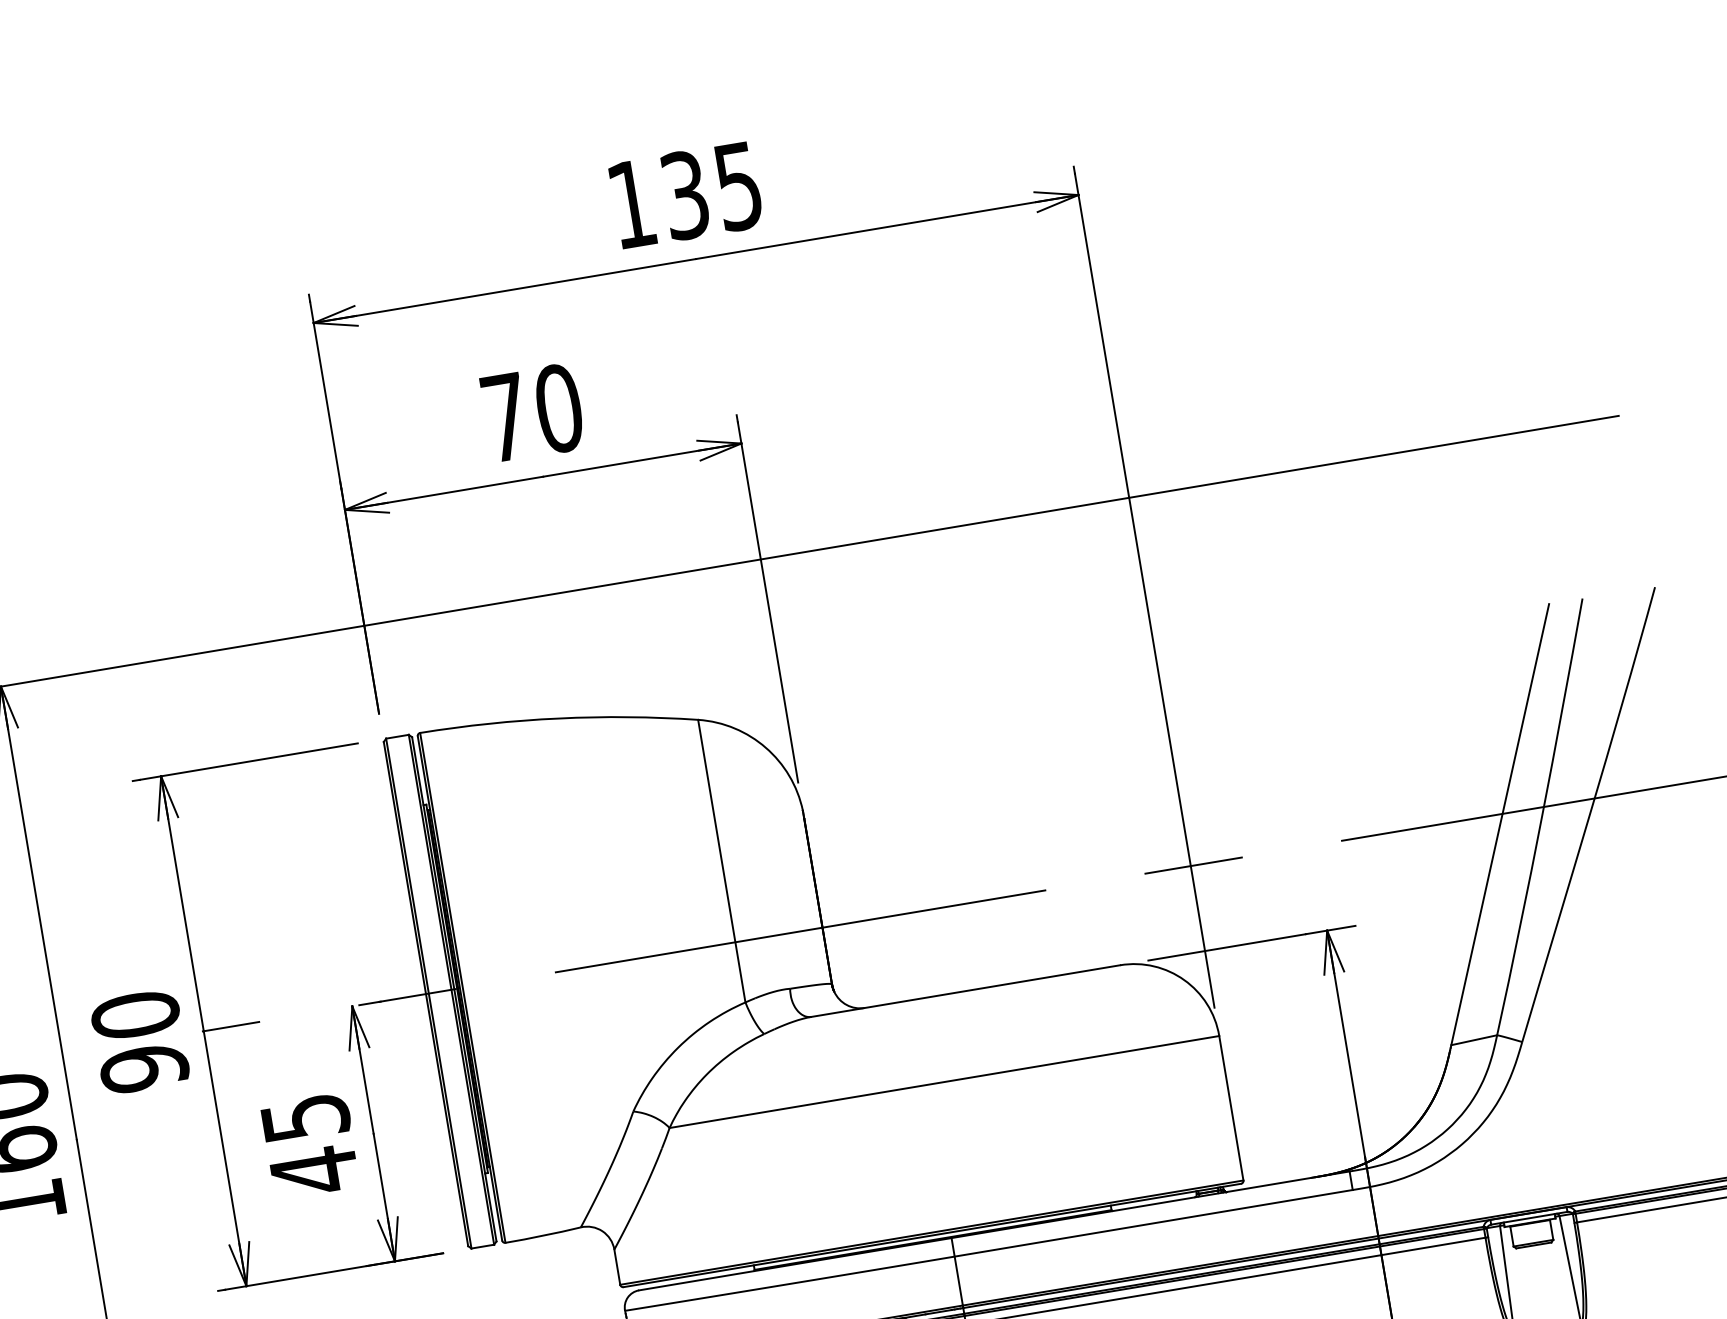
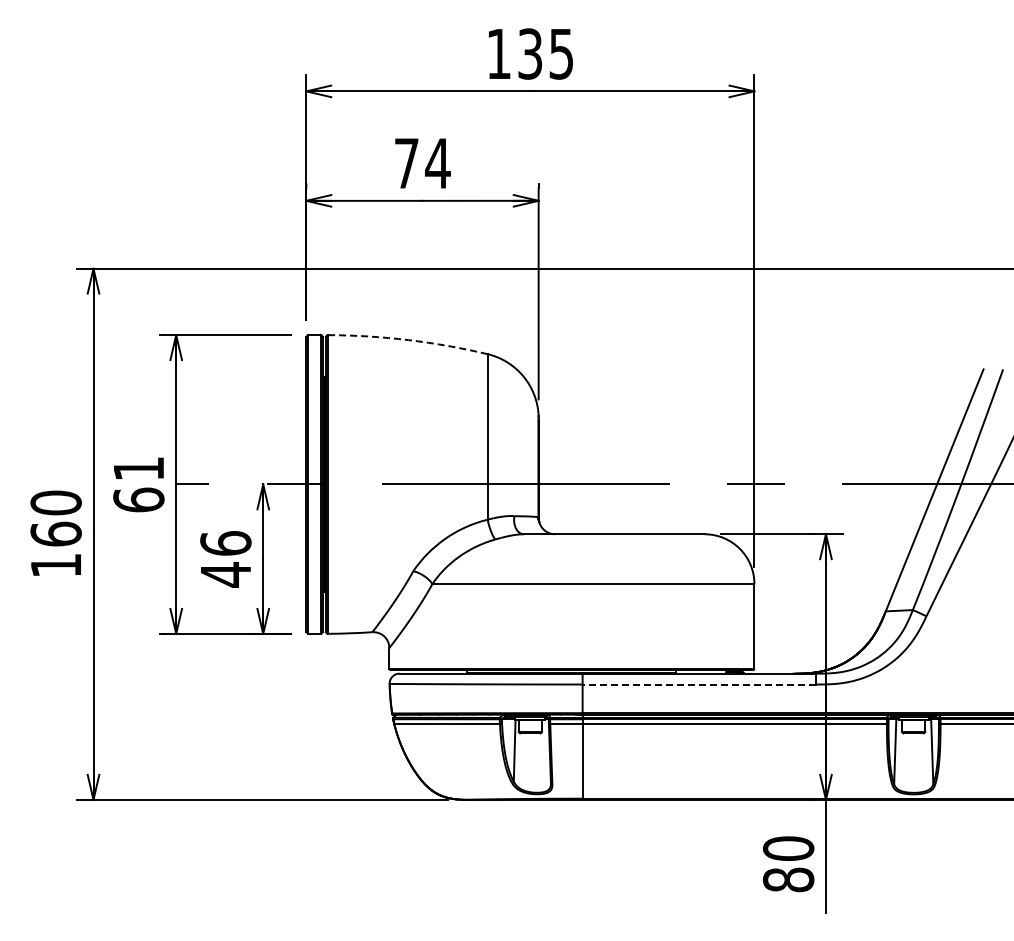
text: (558, 408) -> (437, 163), 70 -> 74
arc: (559, 719) -> (408, 340), solid -> dashed
text: (139, 1042) -> (138, 484), 90 -> 61
text: (304, 1117) -> (225, 543), 45 -> 46
line: (1154, 1223) -> (699, 684), solid -> dashed

